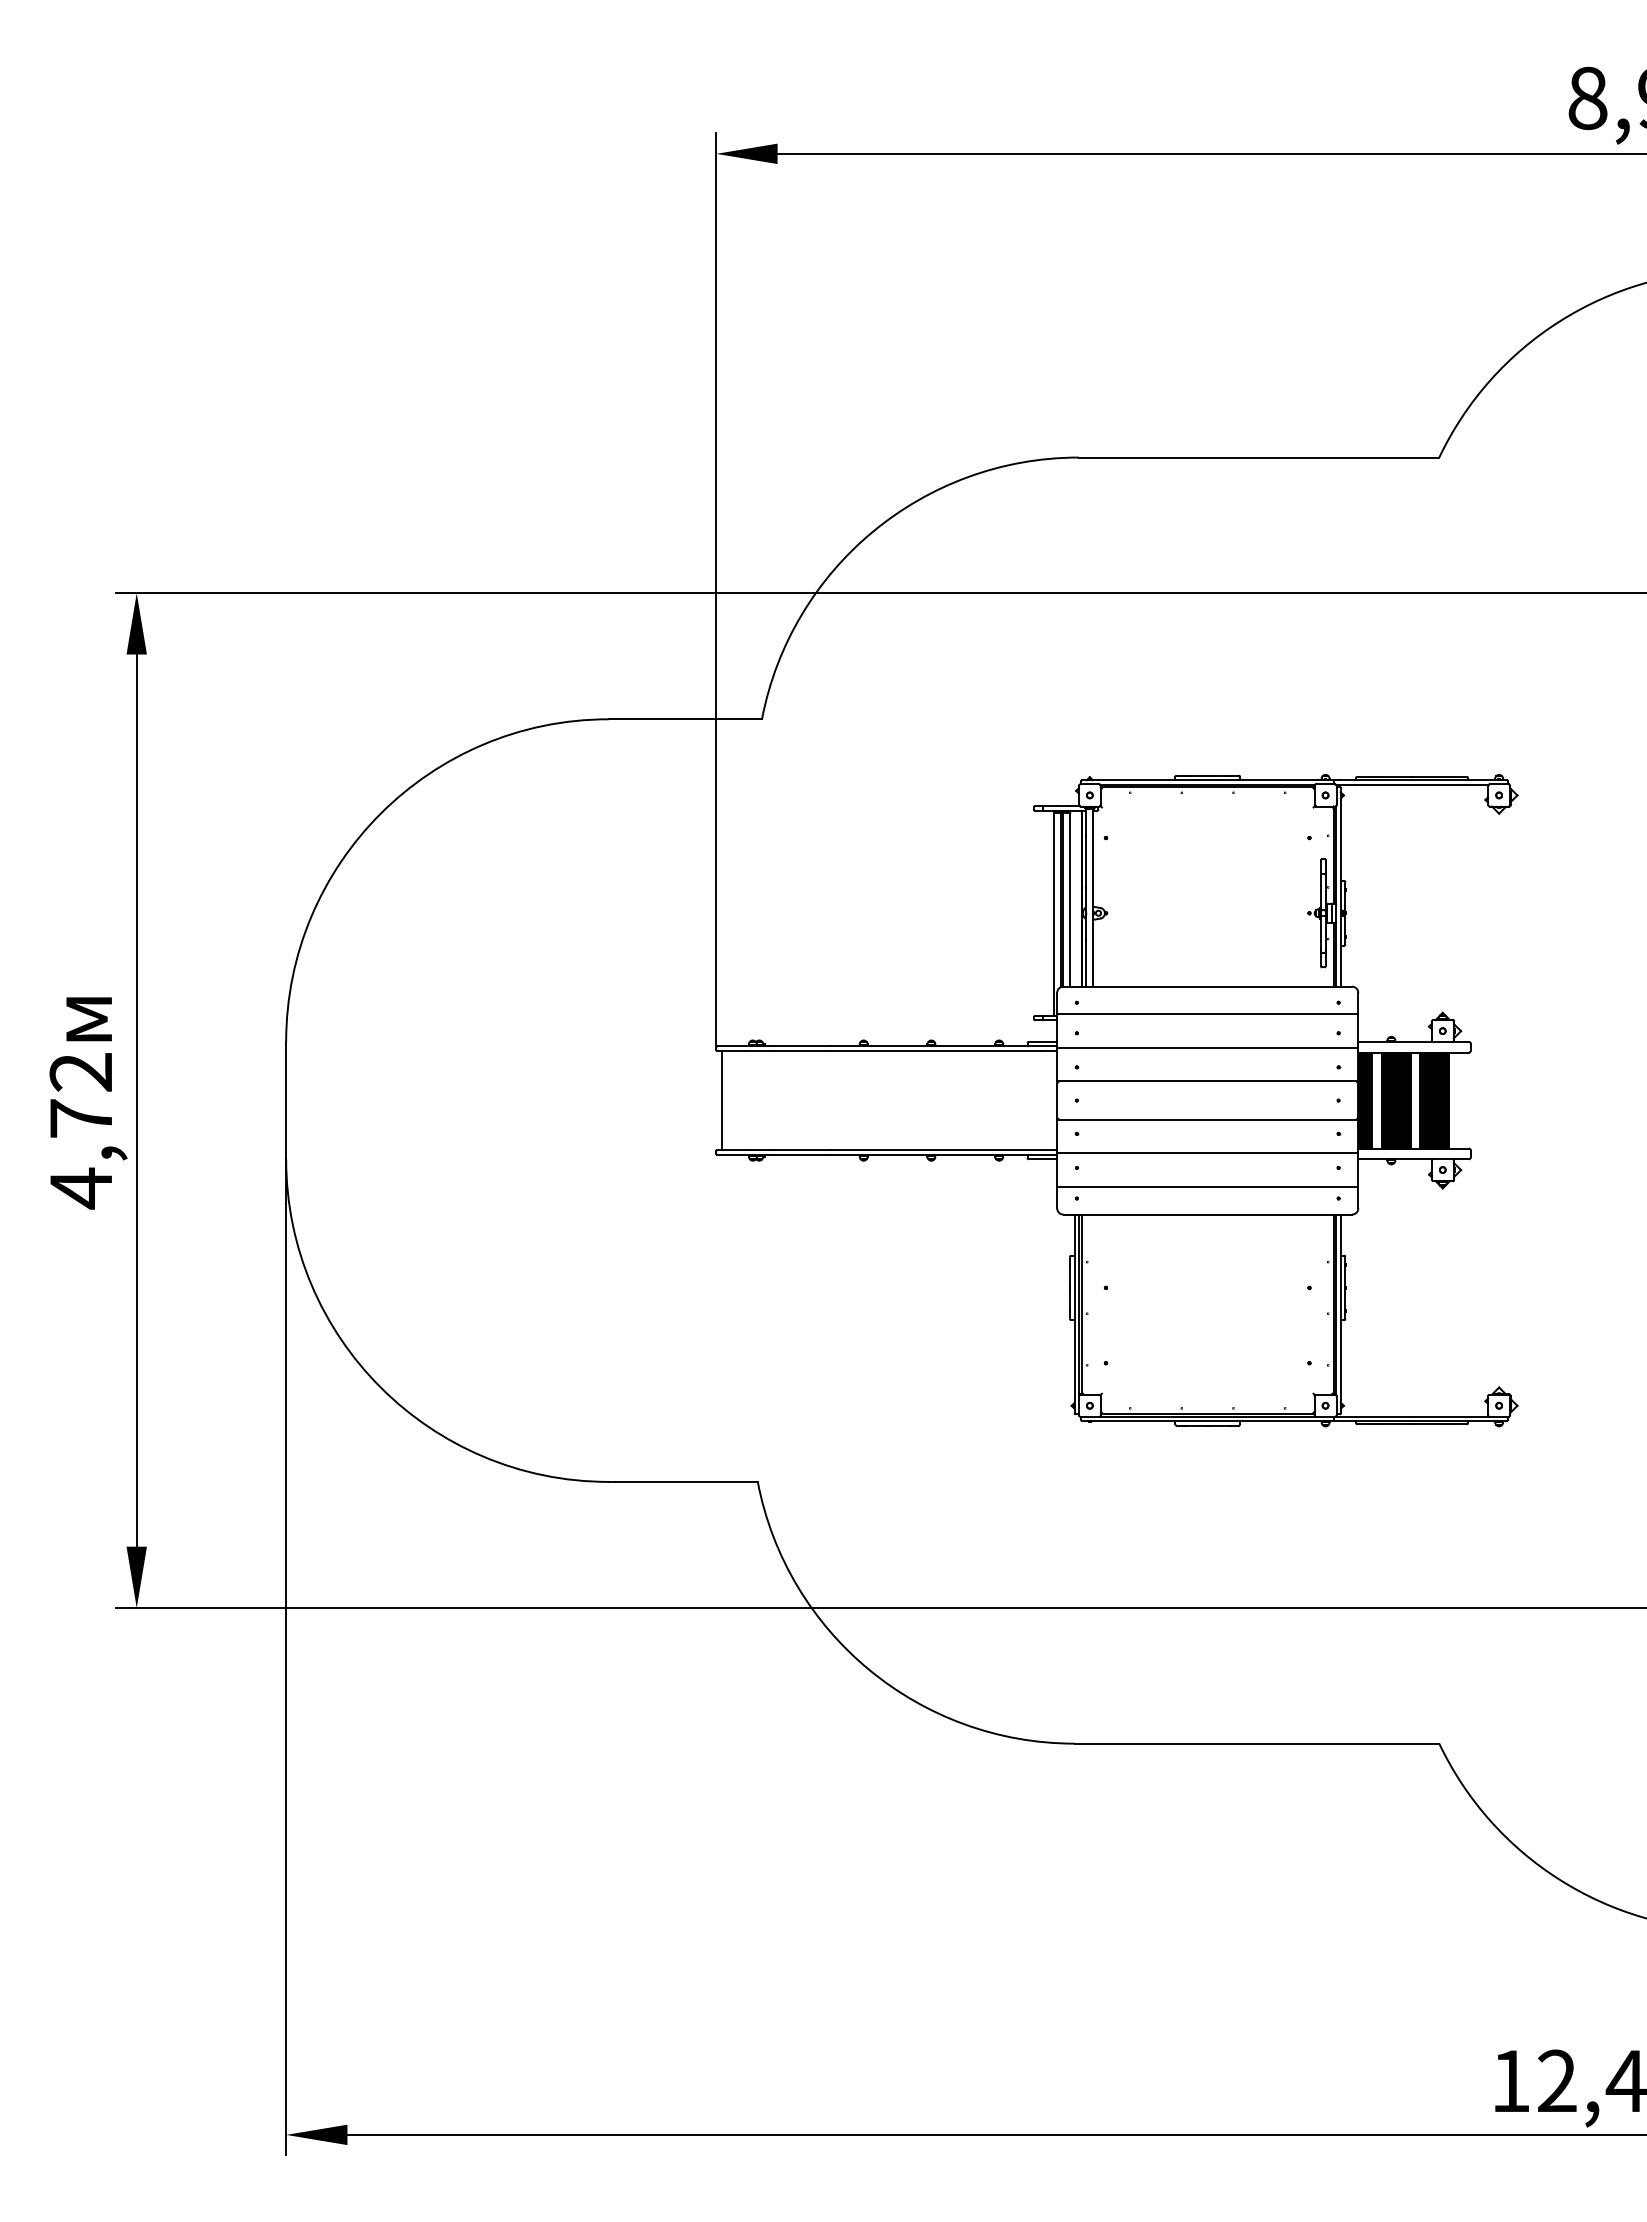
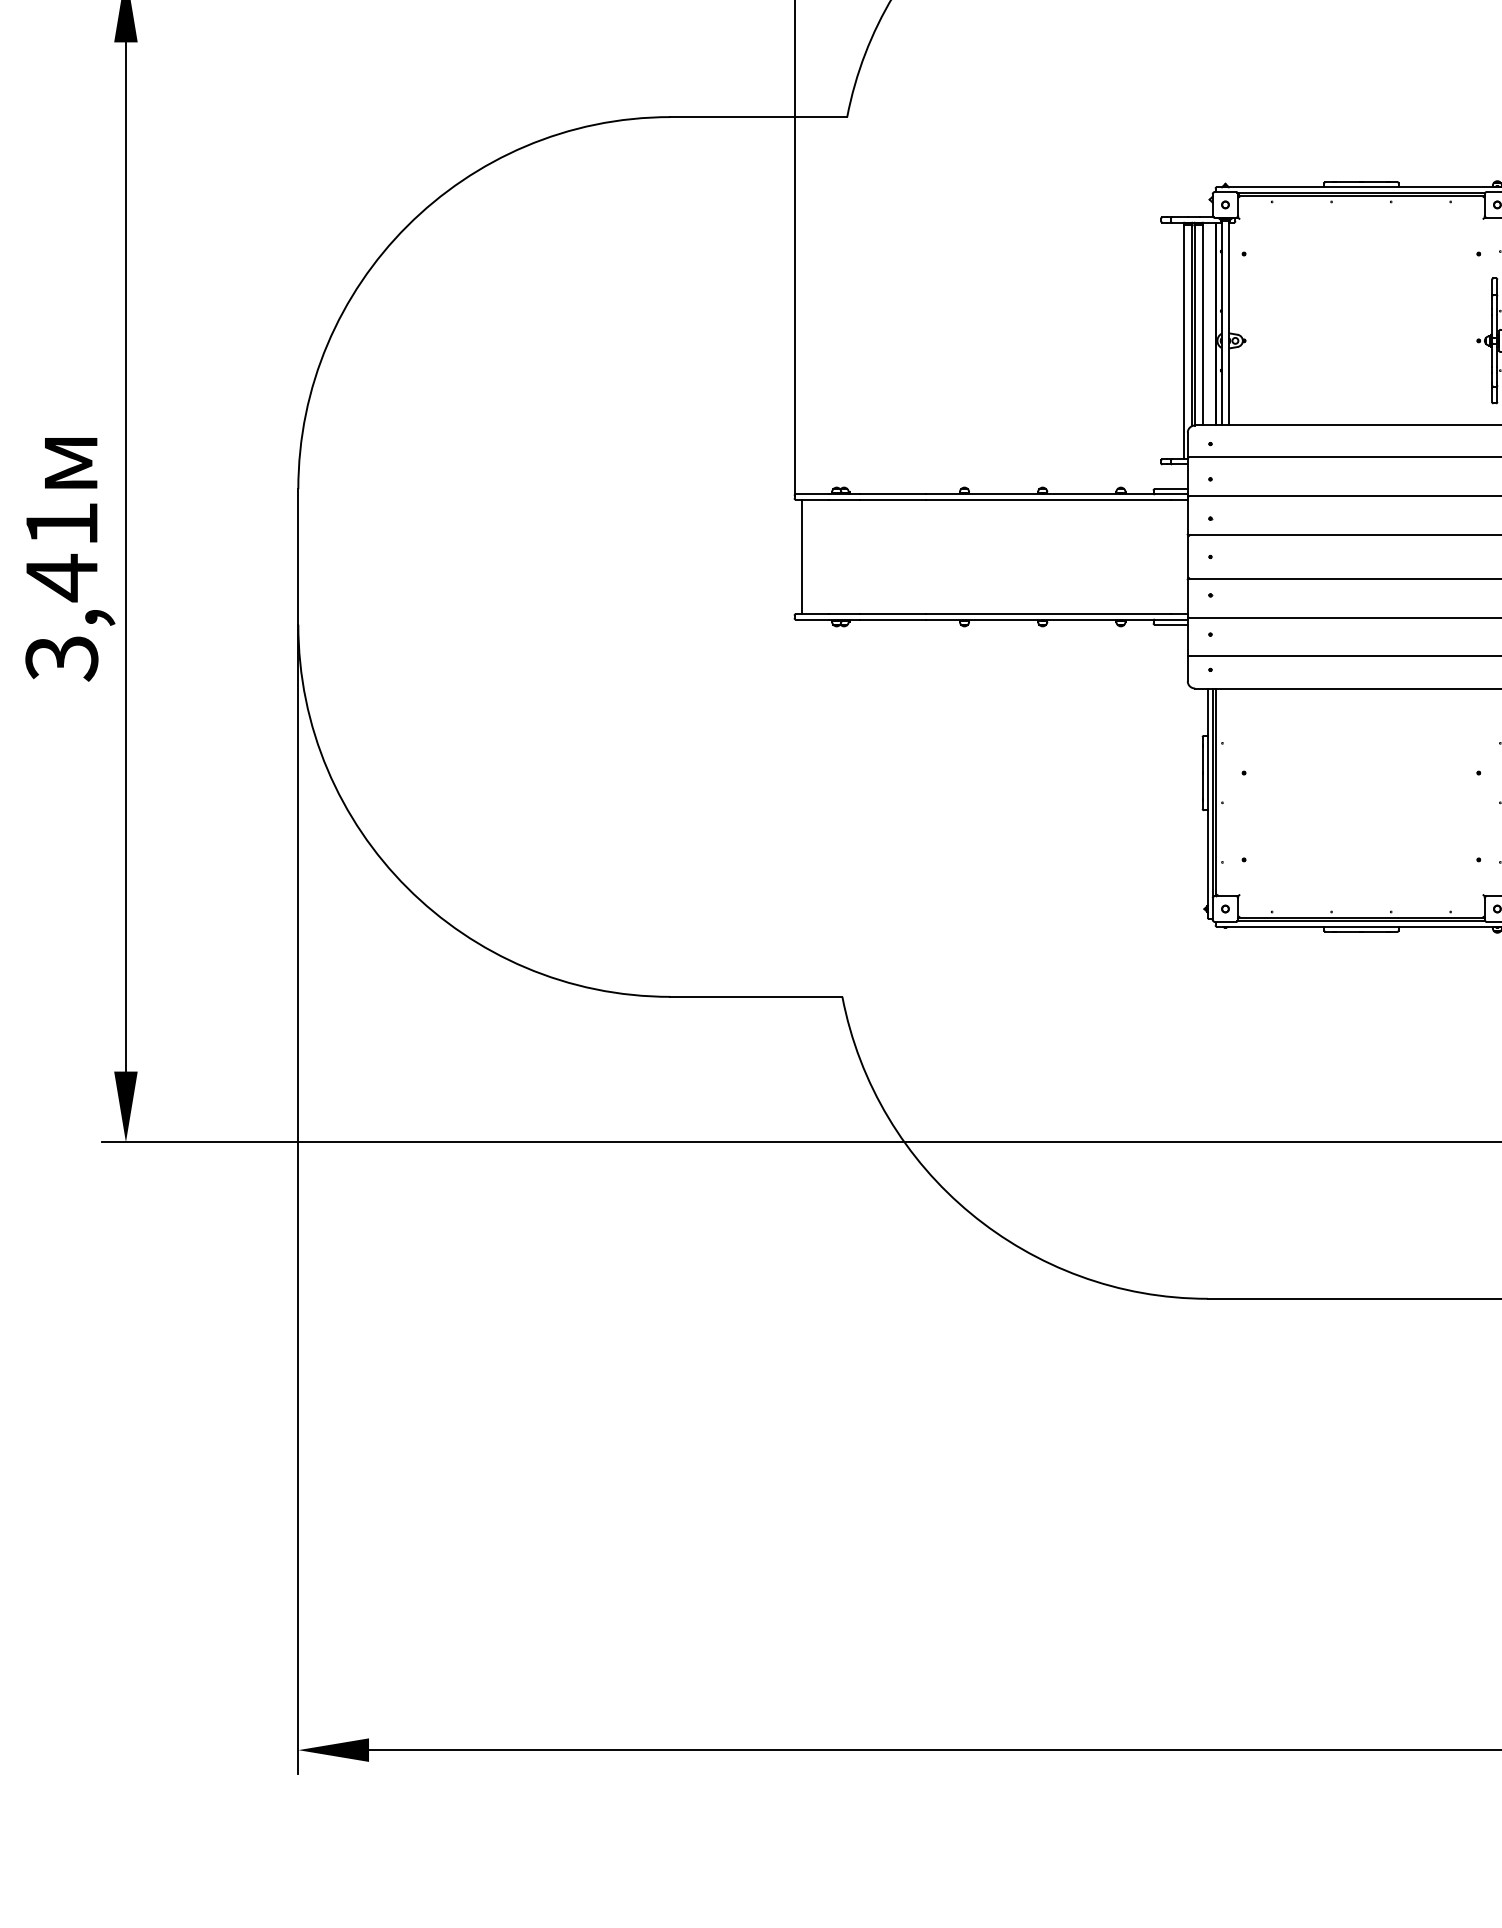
text: (80, 1131) -> (61, 592), 4,72 -> 3,41

